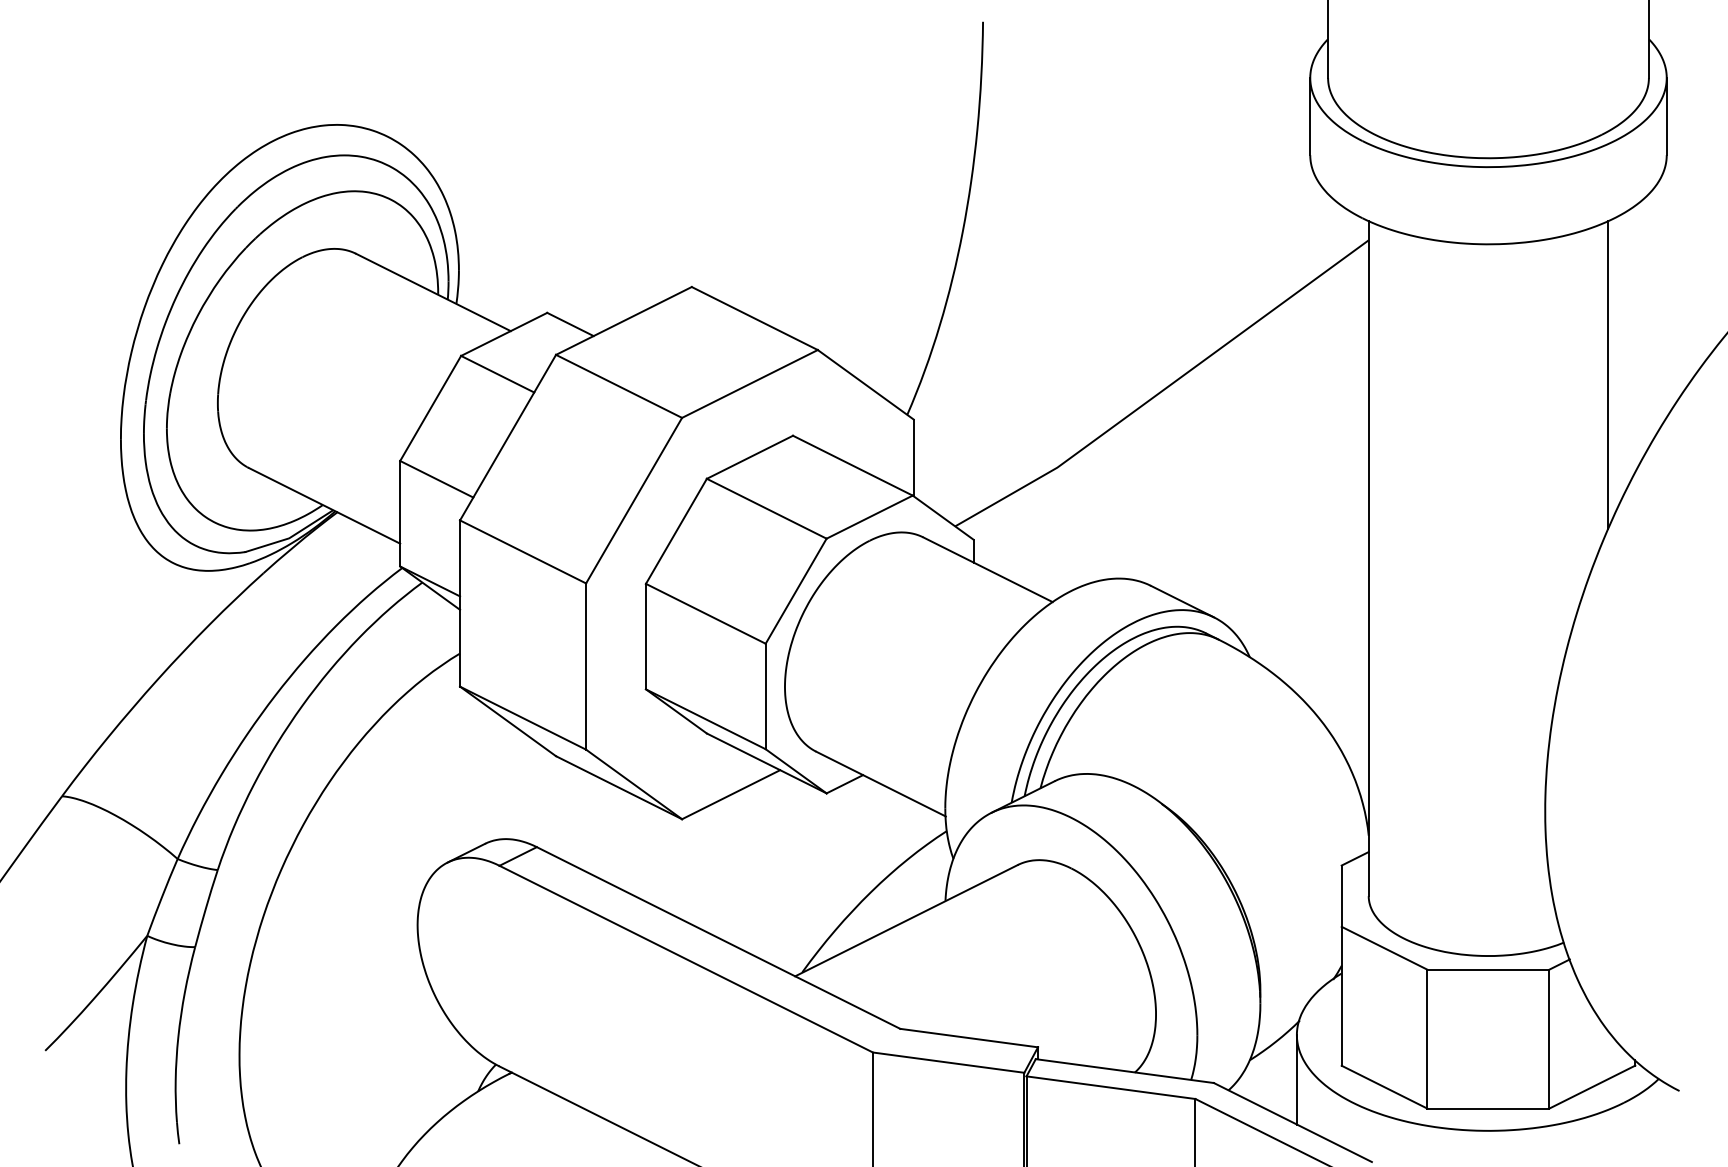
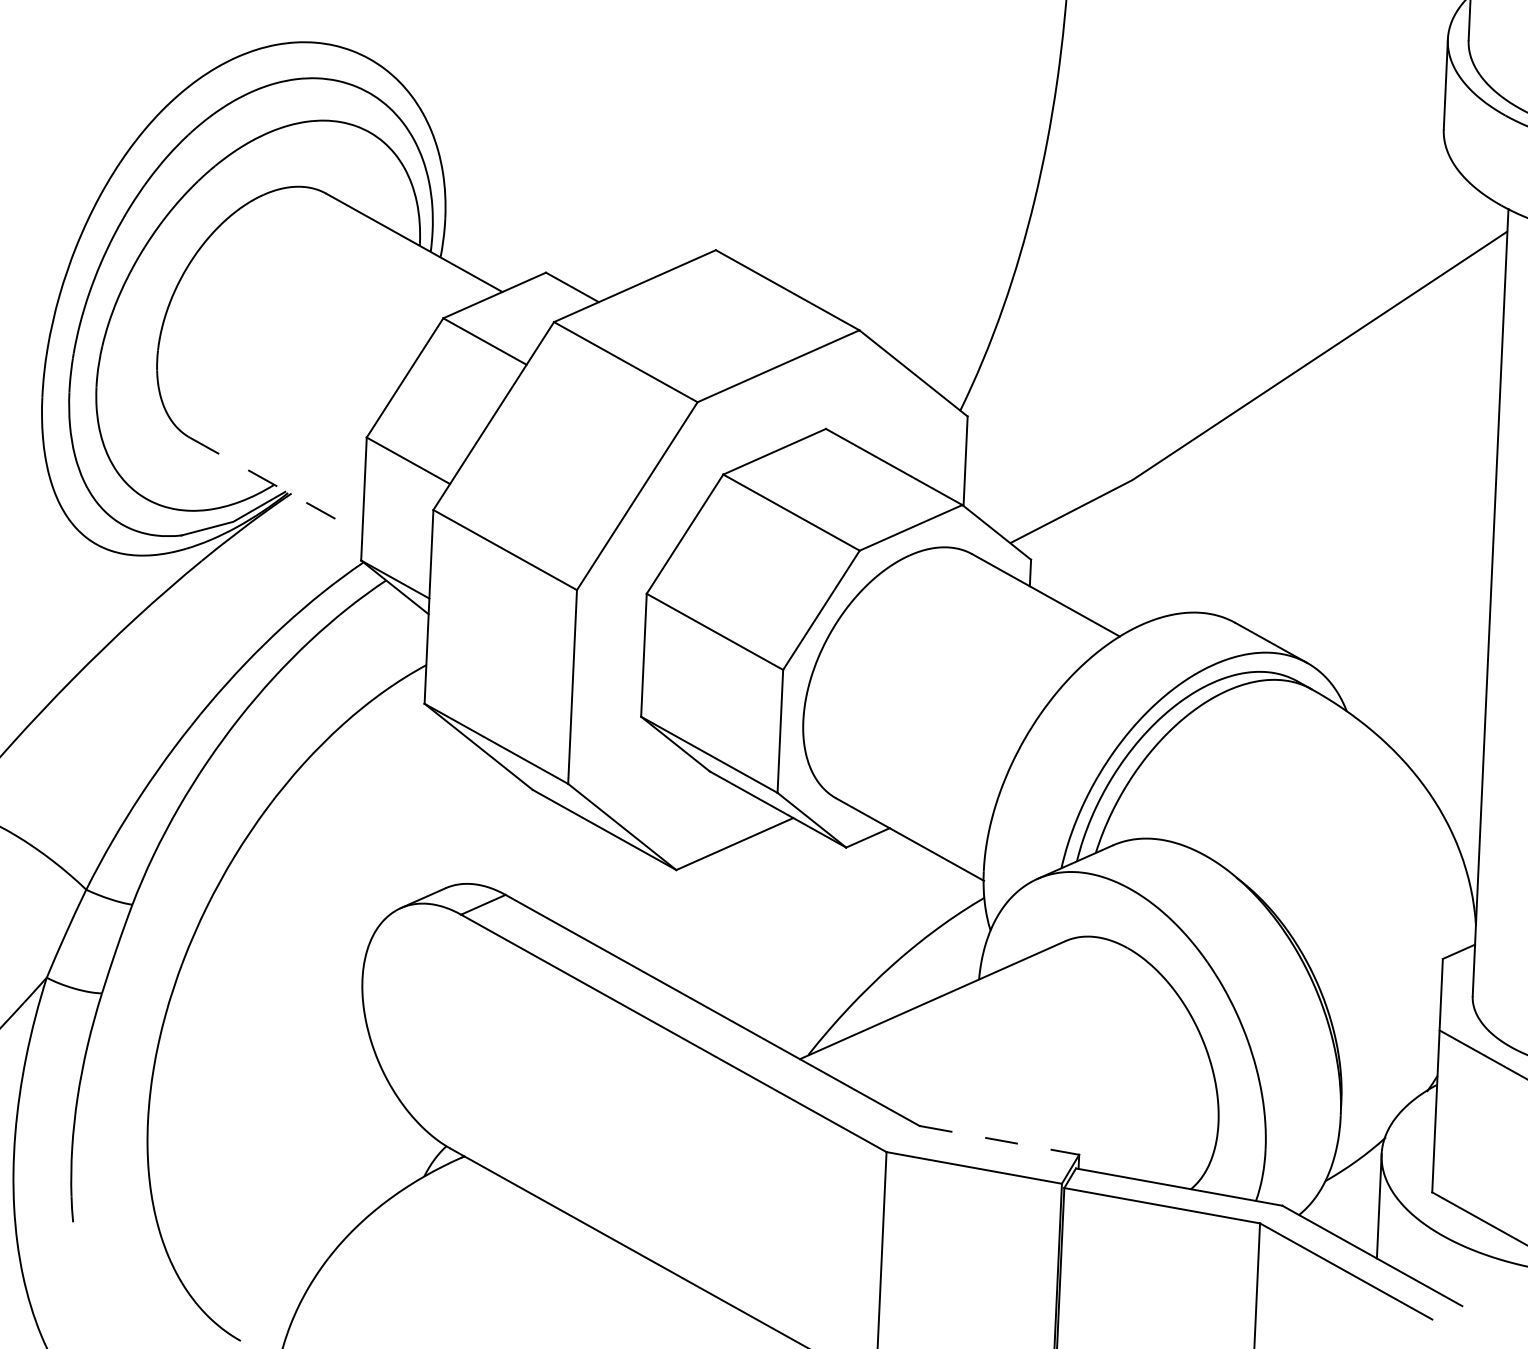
line: (324, 505) -> (276, 485), solid -> dashed
line: (969, 1038) -> (999, 1140), solid -> dashed

